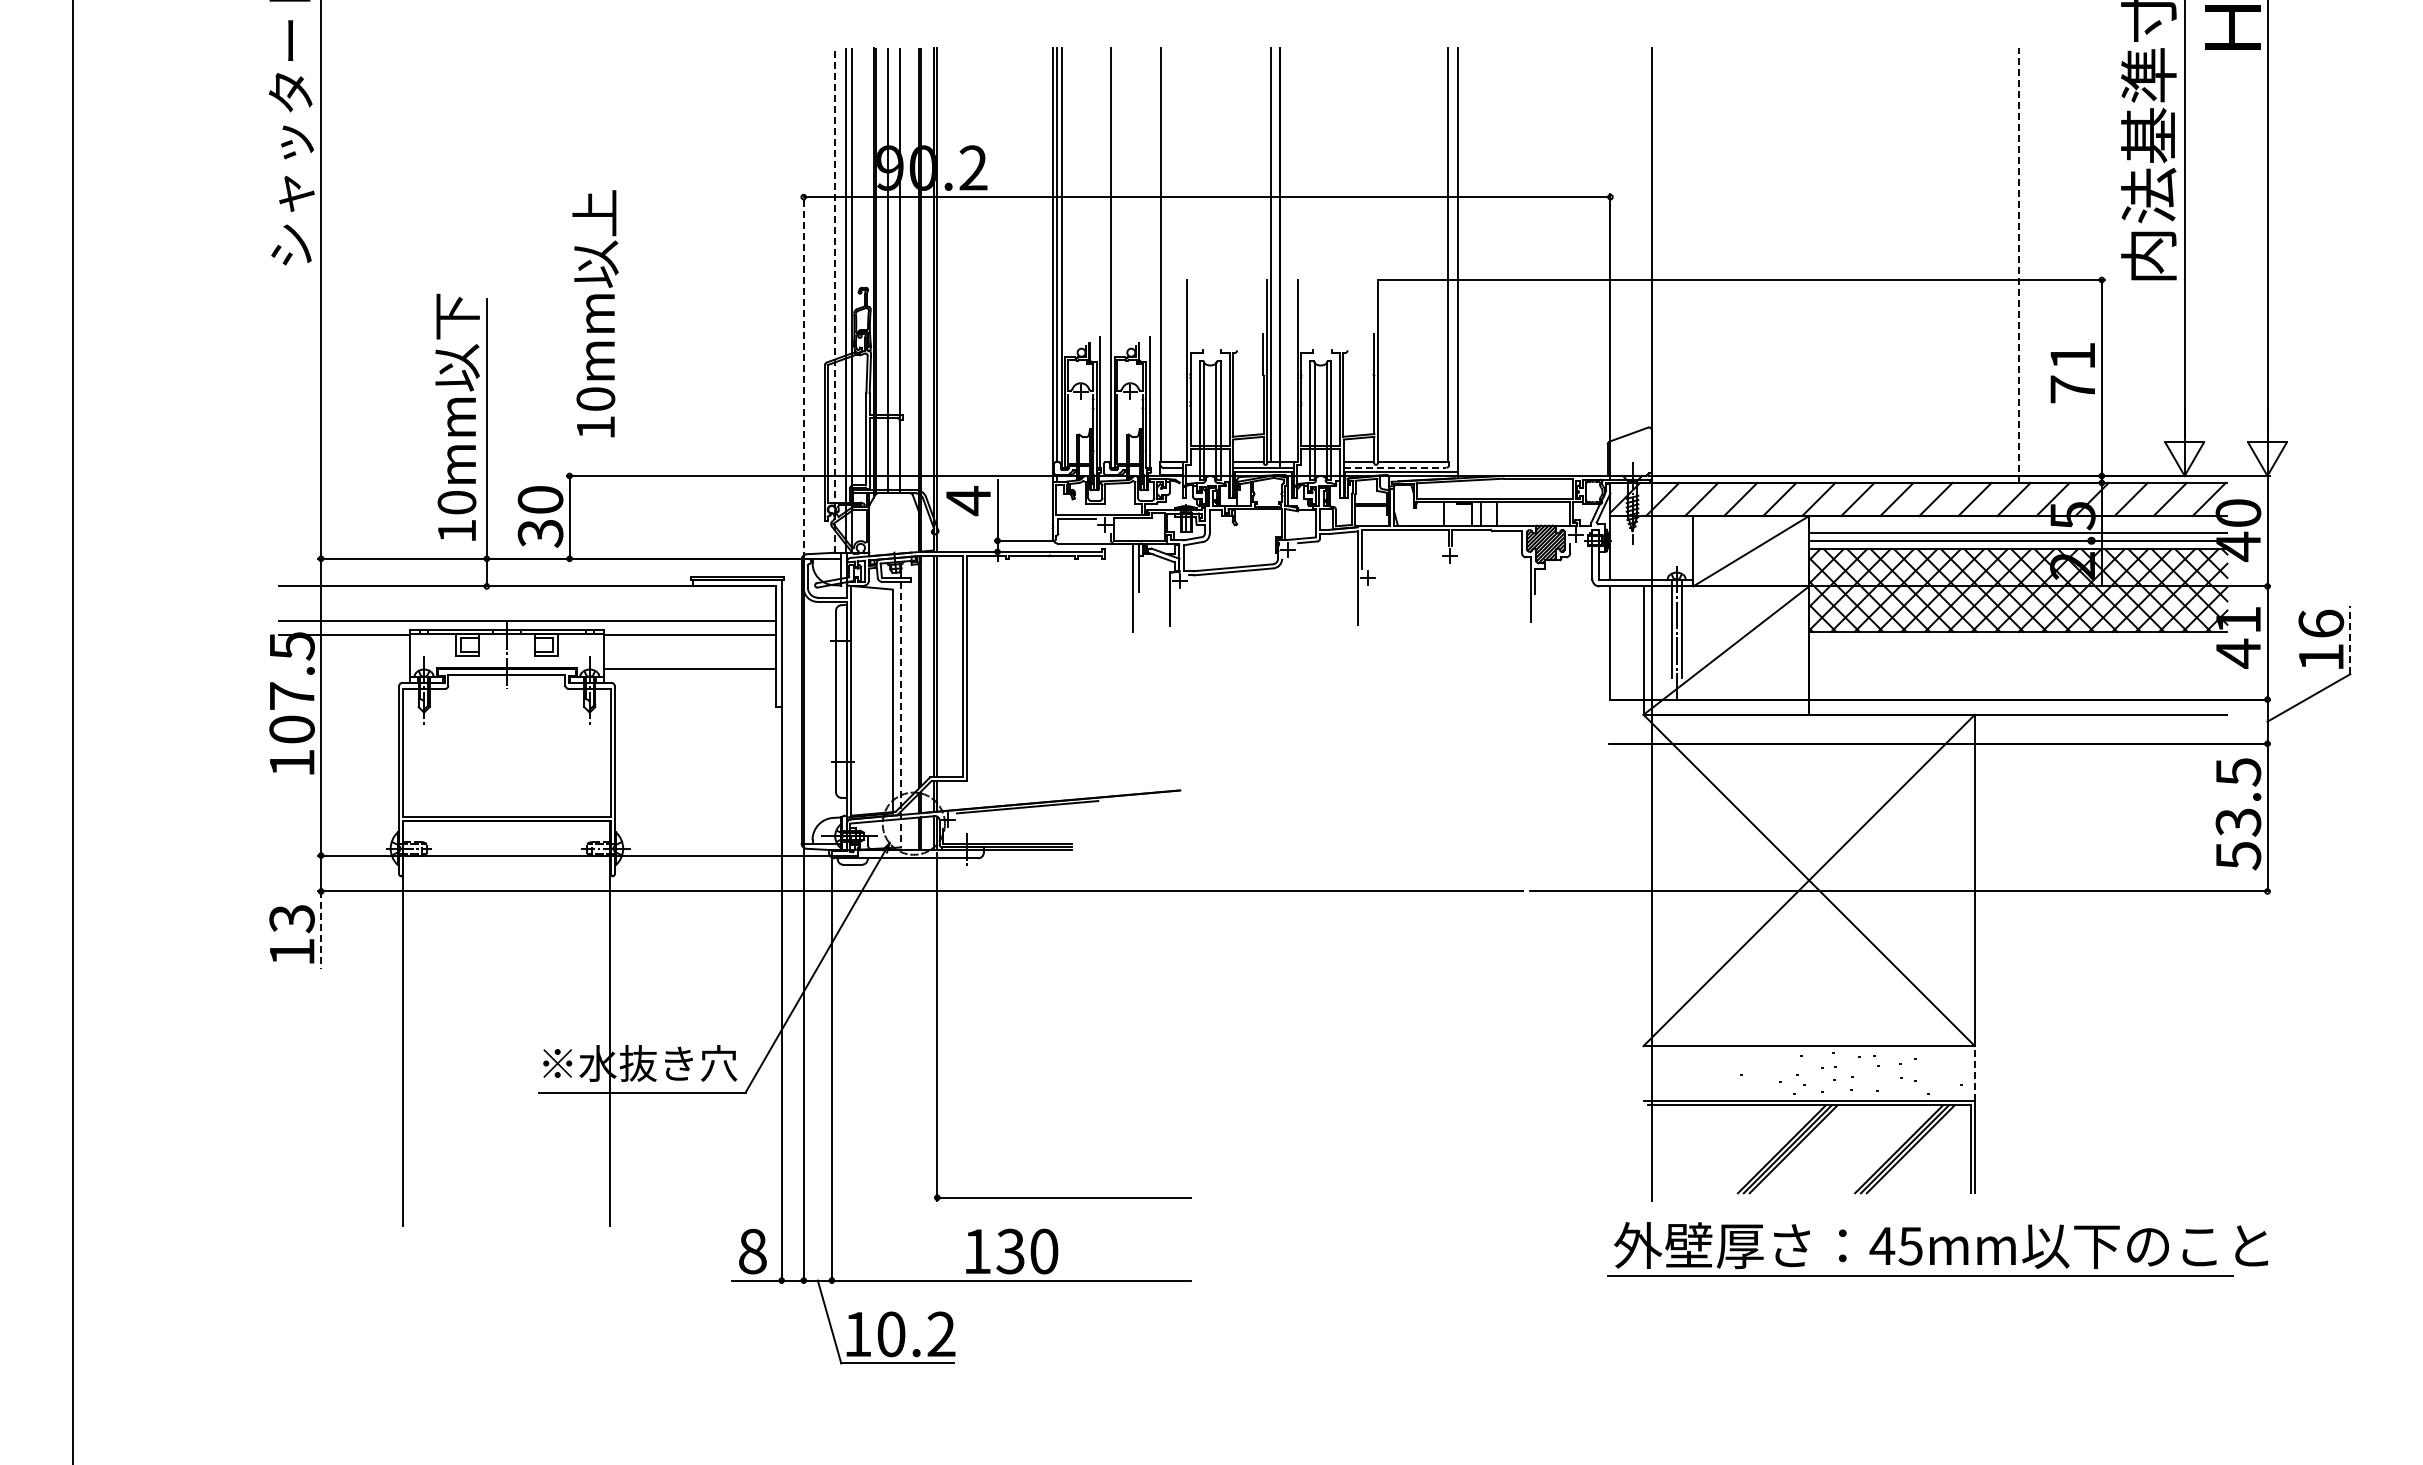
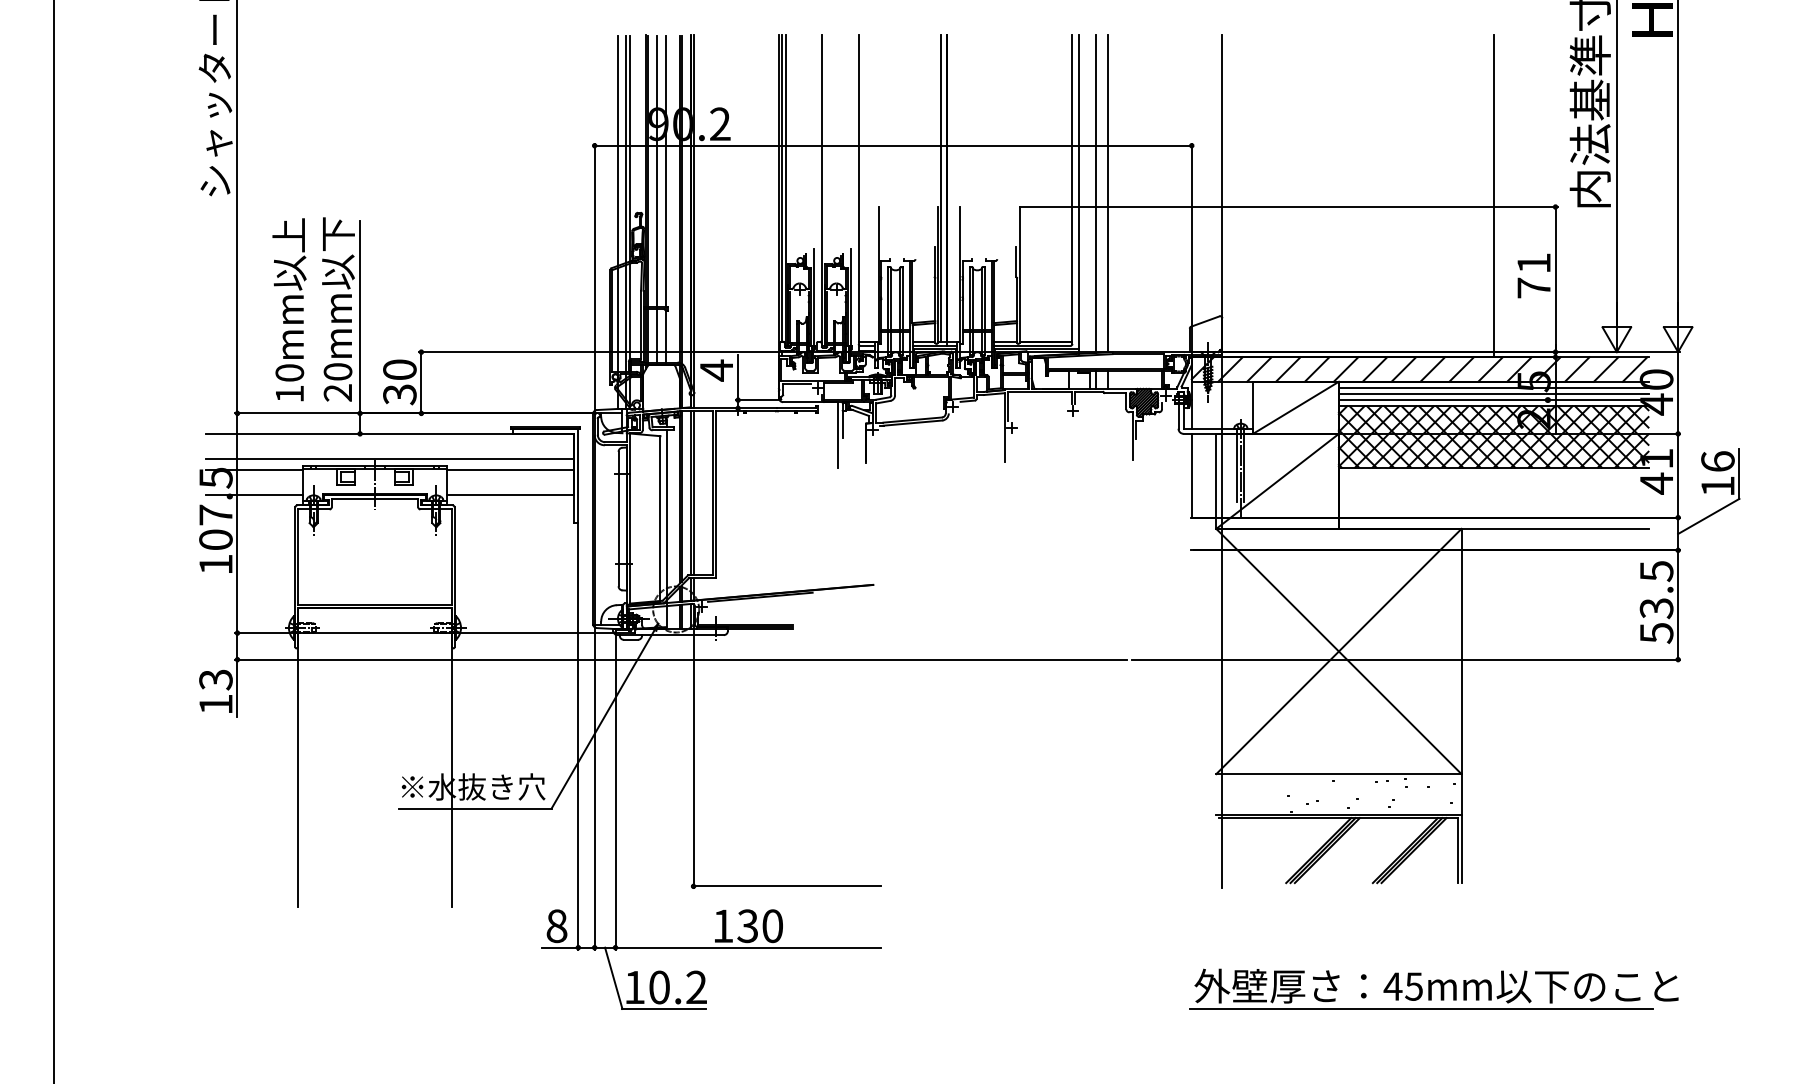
line: (1480, 262) -> (1095, 194), added
line: (1497, 262) -> (1108, 194), added
line: (2019, 264) -> (1494, 195), dashed -> solid
line: (834, 300) -> (617, 222), dashed -> solid
text: (595, 313) -> (289, 309), moved
line: (803, 376) -> (594, 278), dashed -> solid
line: (1395, 467) -> (1032, 345), dashed -> solid
line: (2018, 524) -> (1493, 388), added
text: (456, 530) -> (337, 392), 10mm -> 20mm
line: (2350, 640) -> (1739, 473), dashed -> solid
line: (344, 669) -> (254, 495), added
line: (900, 714) -> (666, 528), dashed -> solid
line: (321, 930) -> (237, 688), dashed -> solid
line: (1974, 1073) -> (1461, 794), dashed -> solid
part: (1937, 1249) -> (1433, 989), moved

